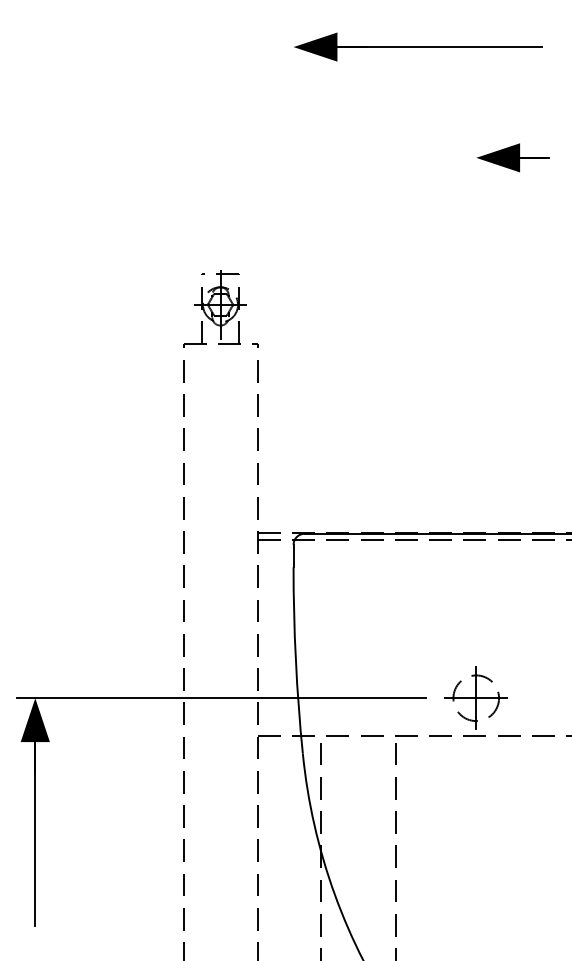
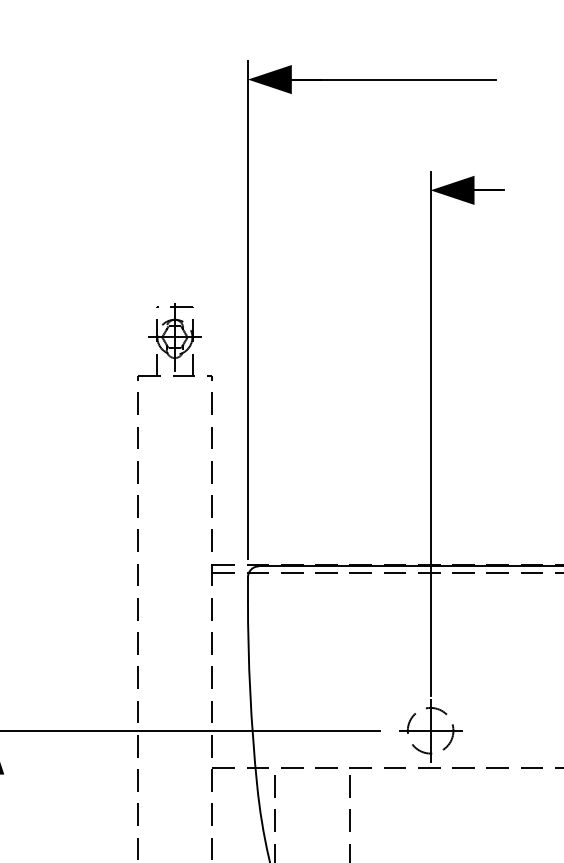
line: (293, 277) -> (247, 310), added
line: (476, 401) -> (430, 434), added

